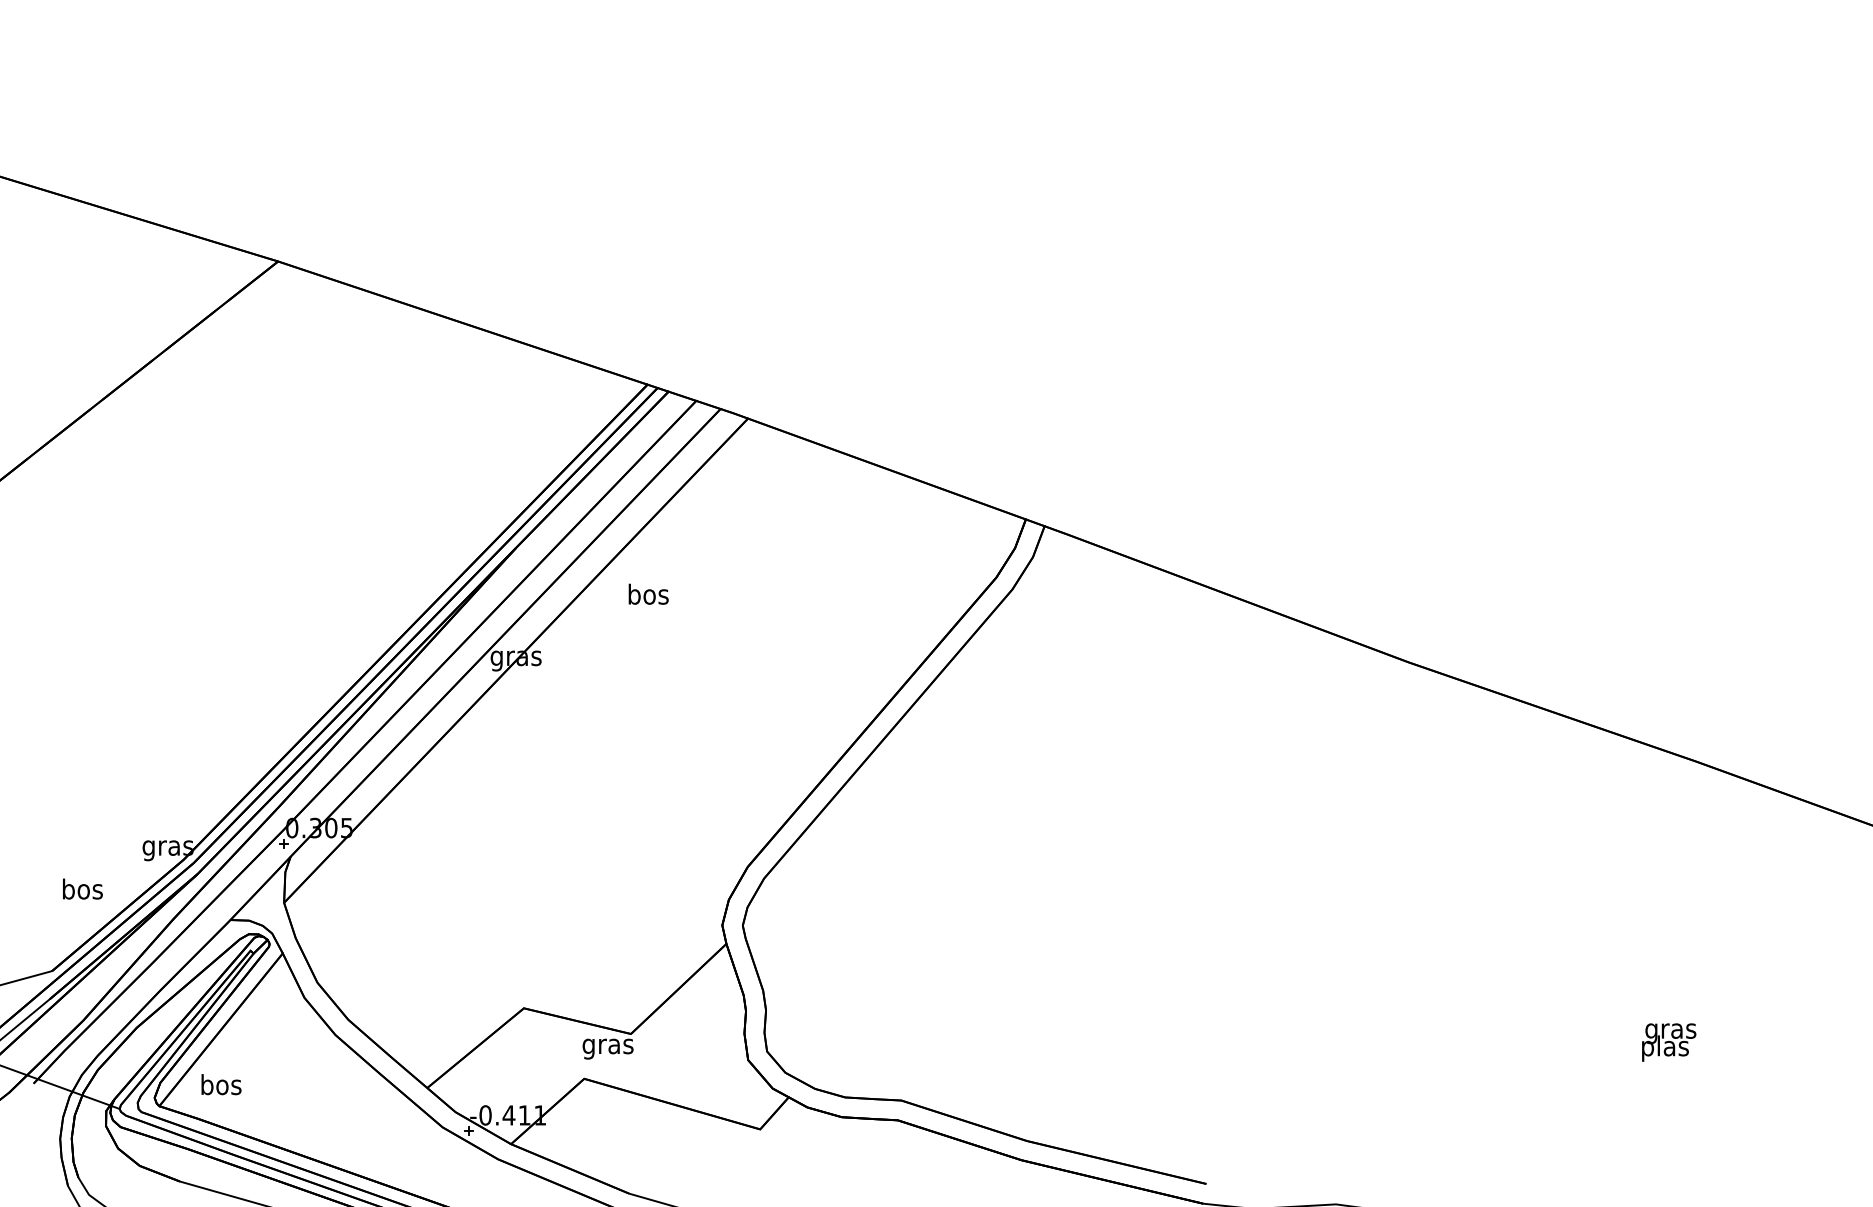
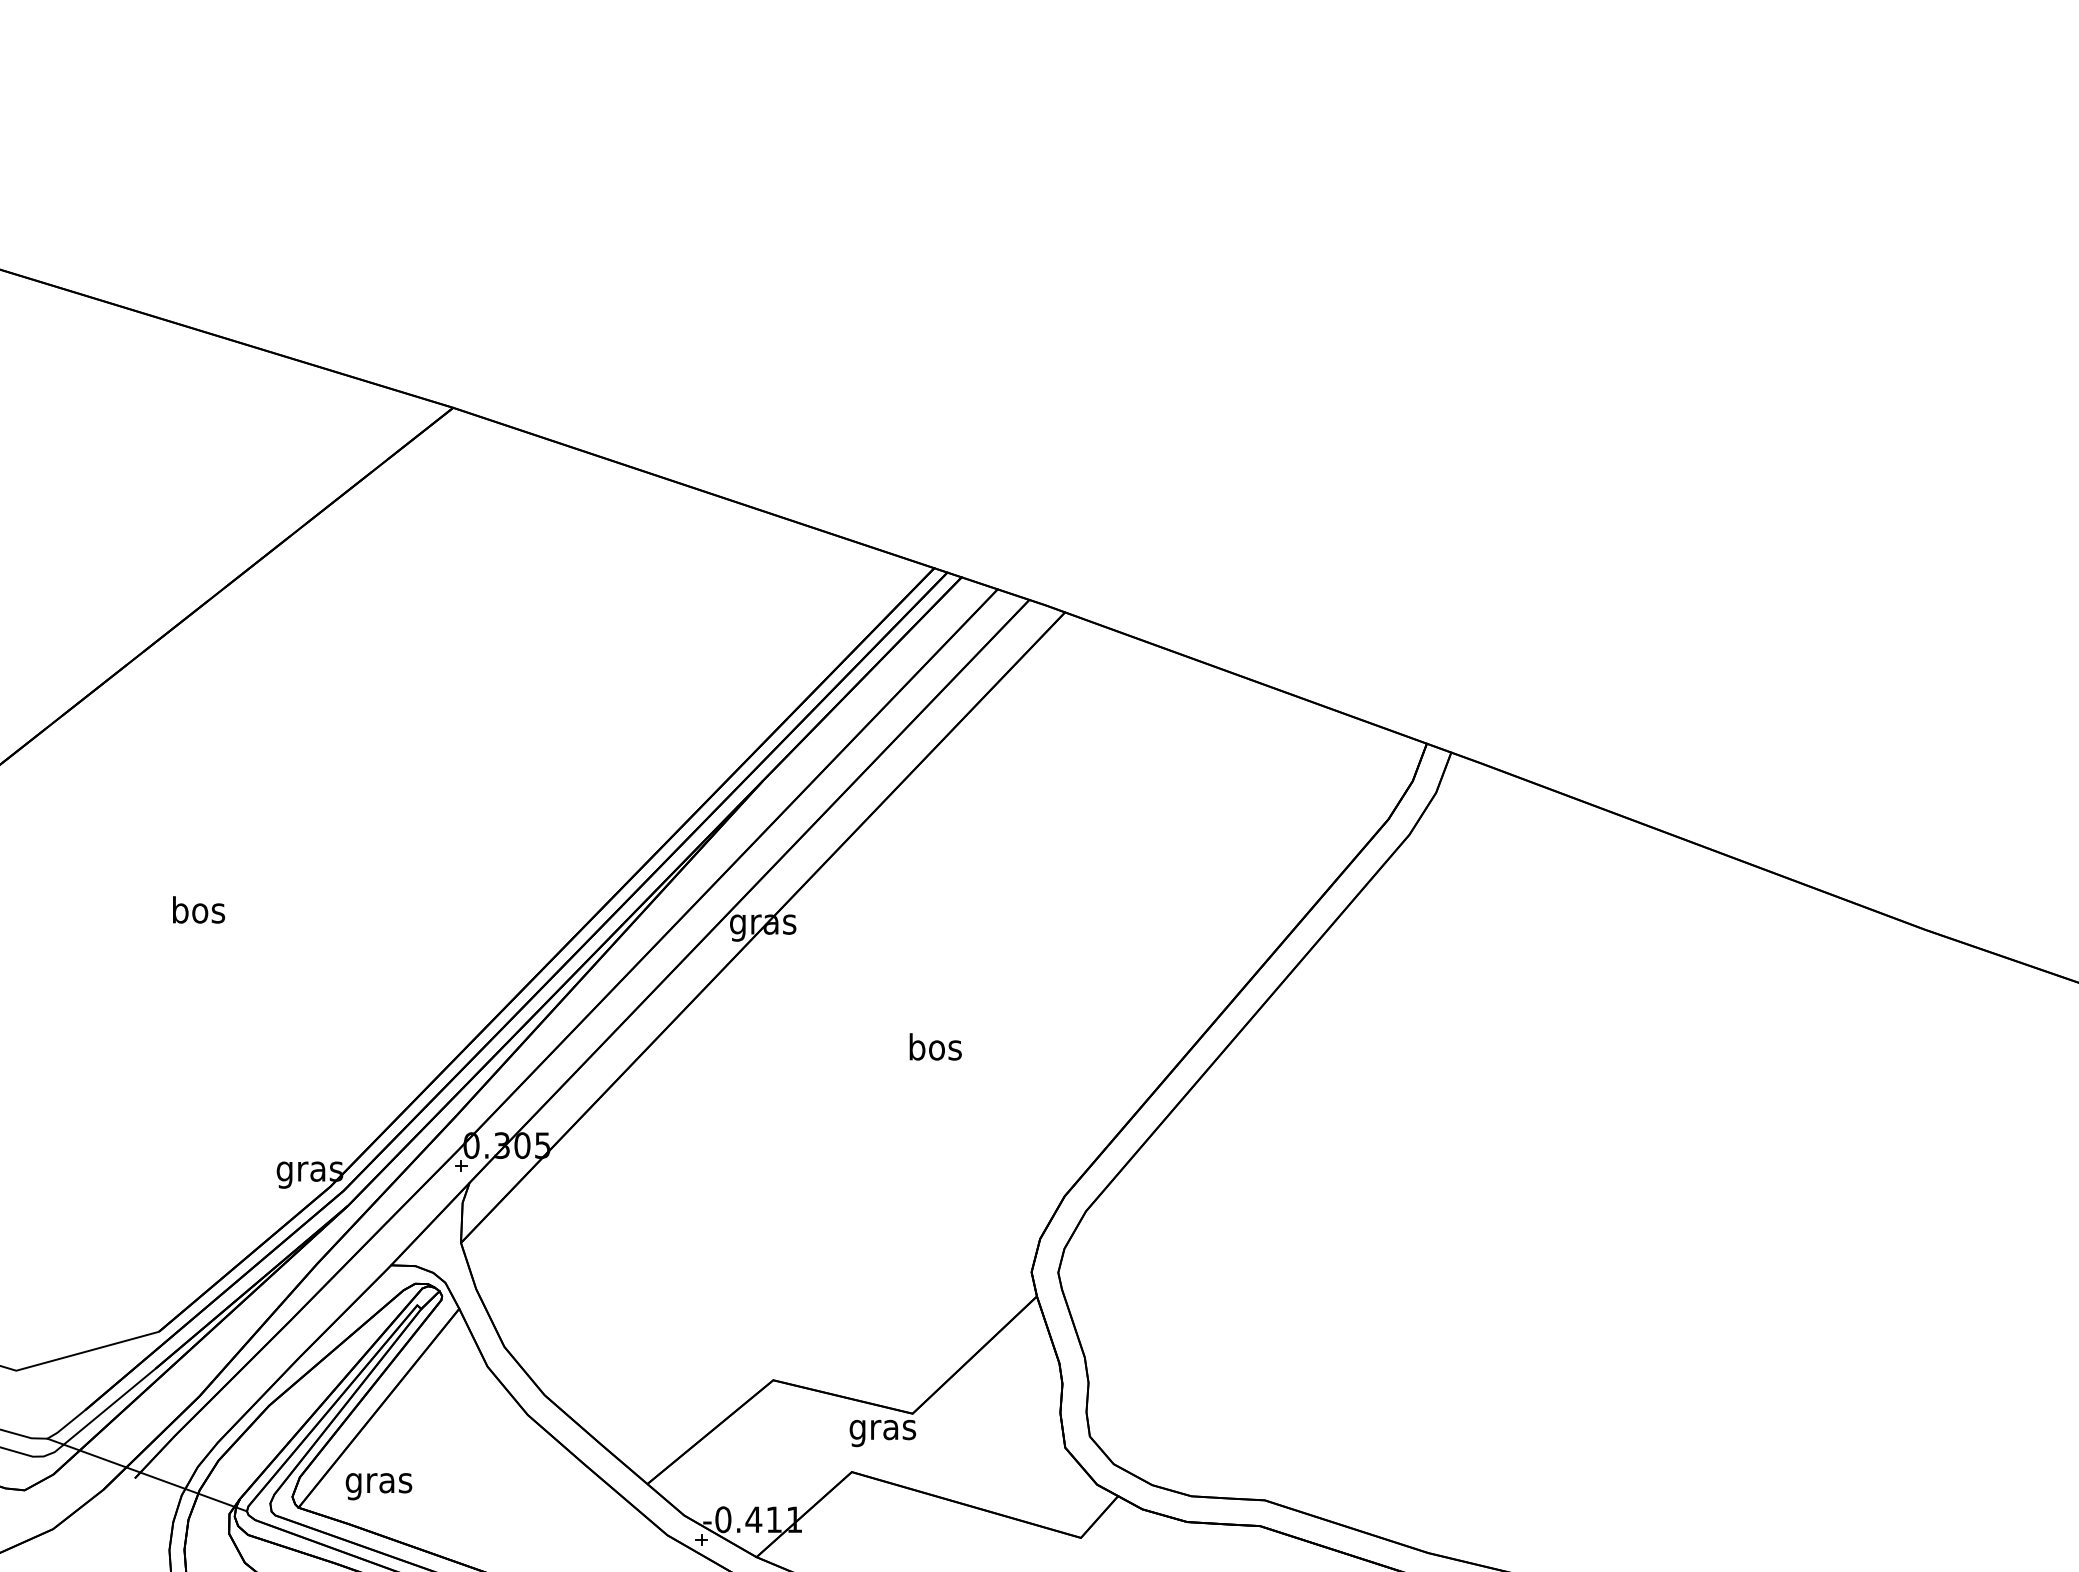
text: (648, 593) -> (935, 1045), moved
text: (82, 888) -> (198, 909), moved
text: (220, 1087) -> (378, 1483), bos -> gras

